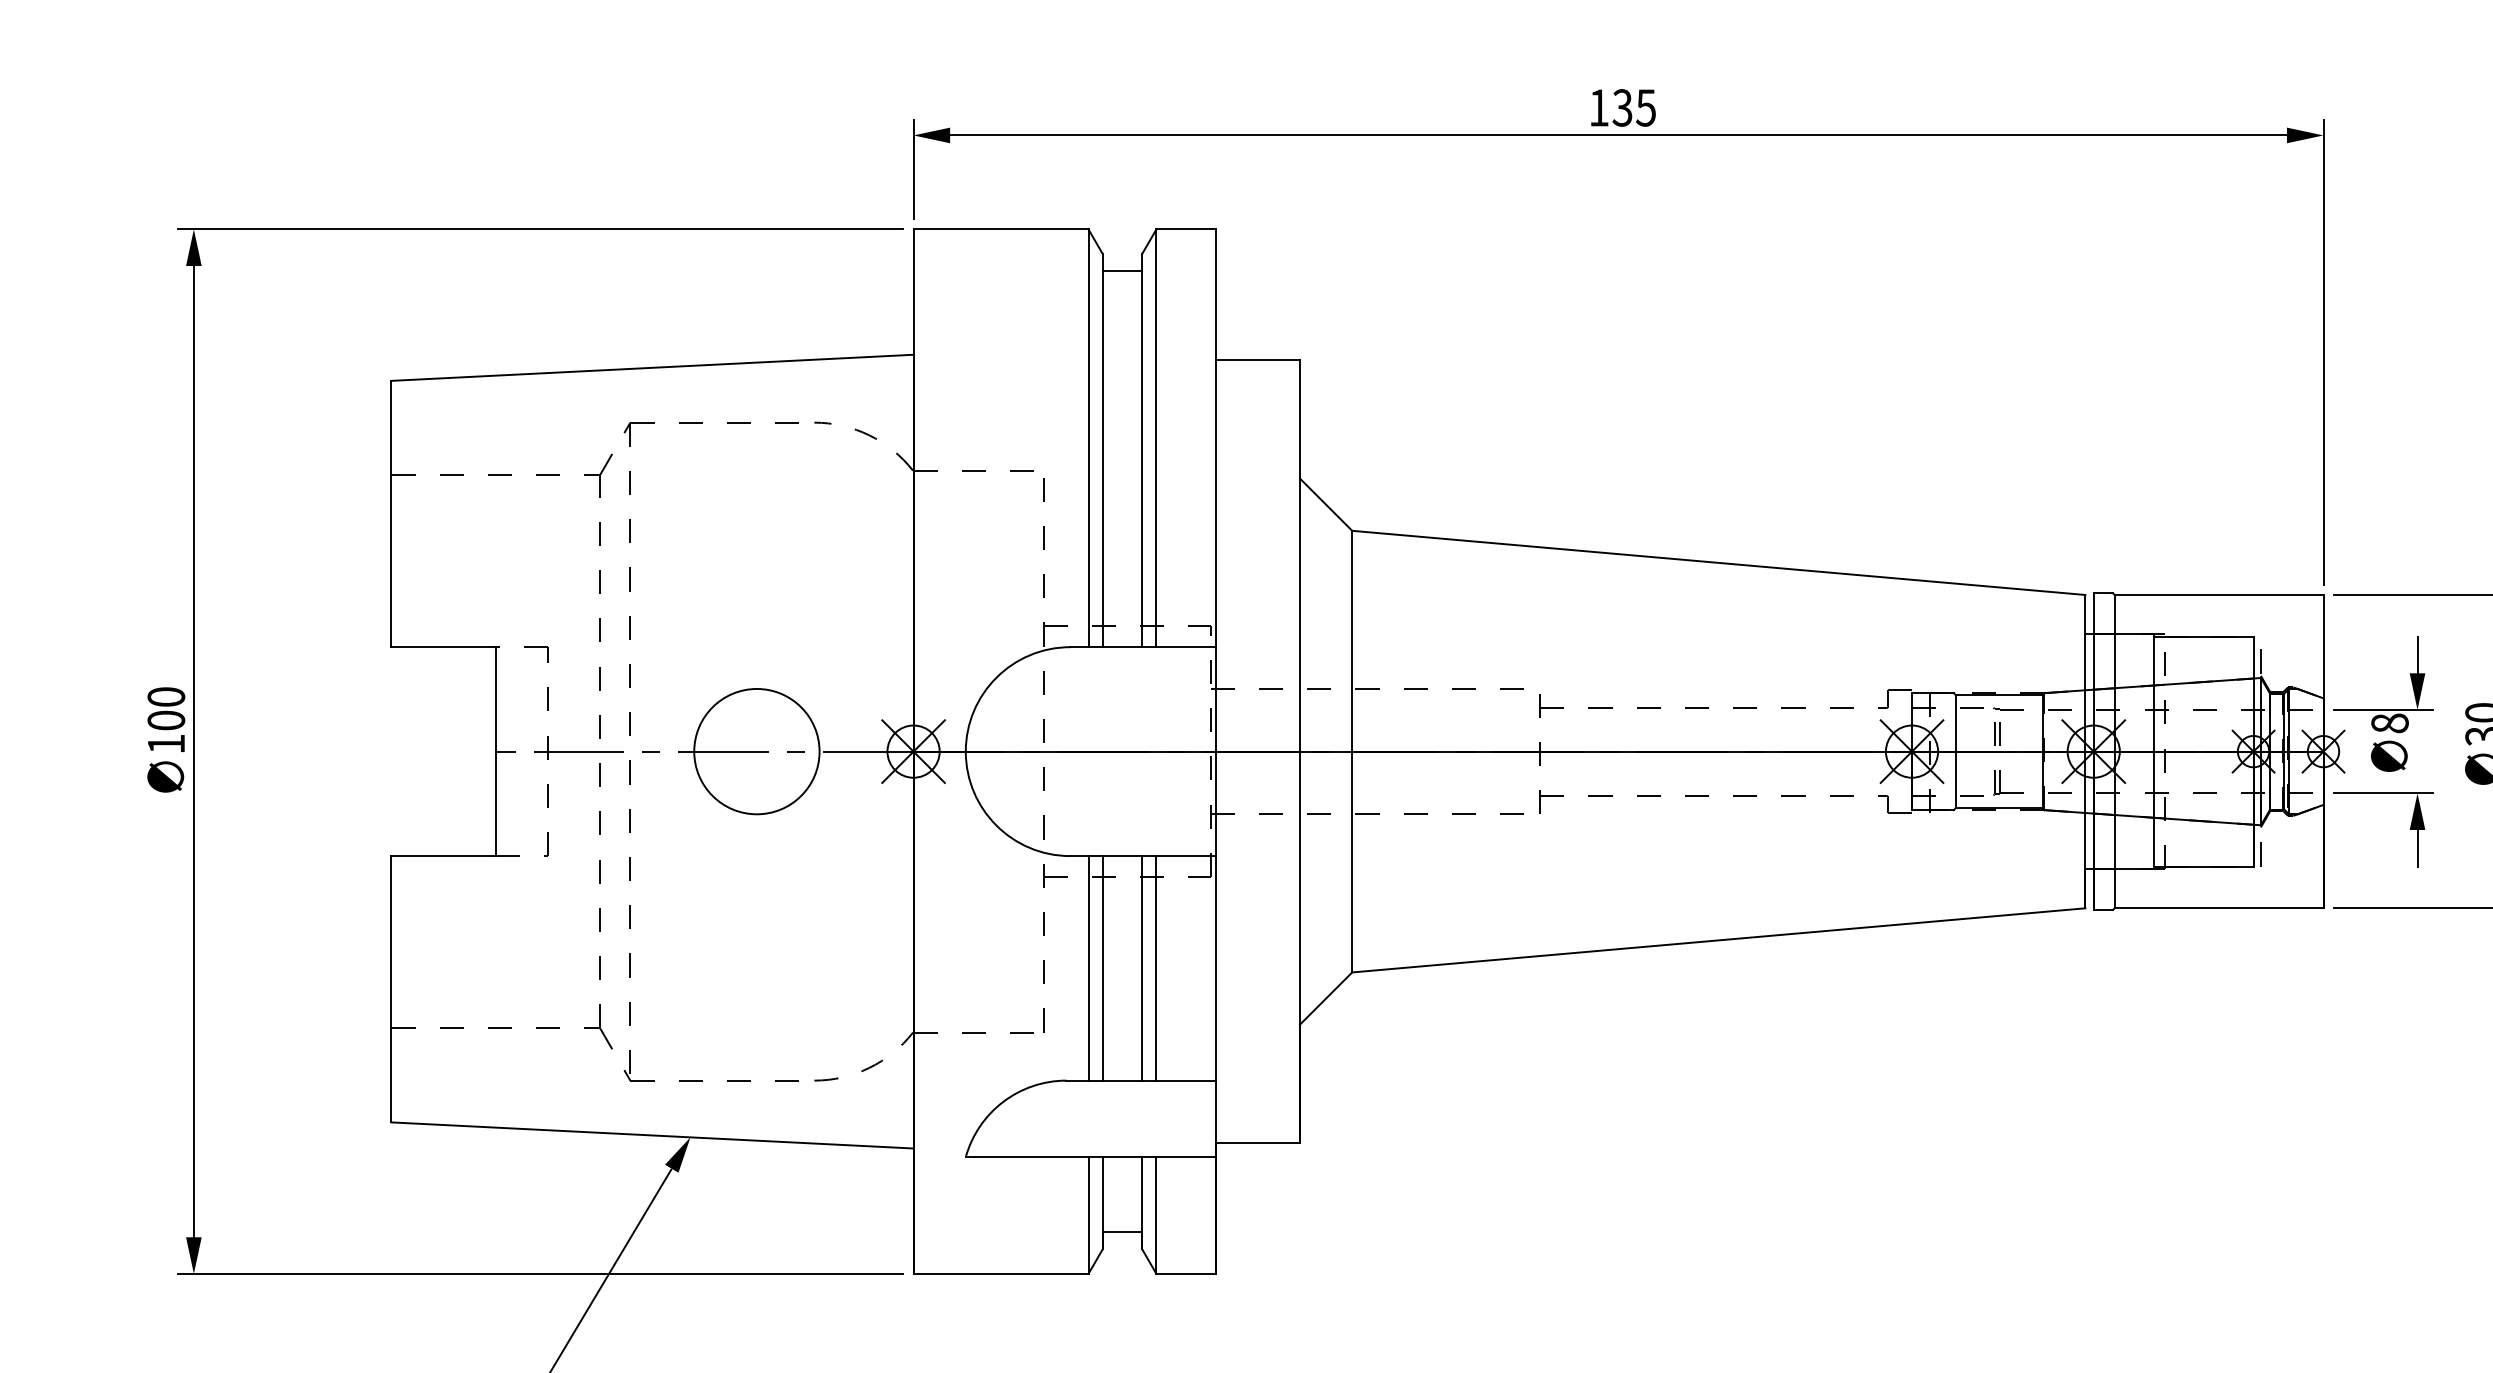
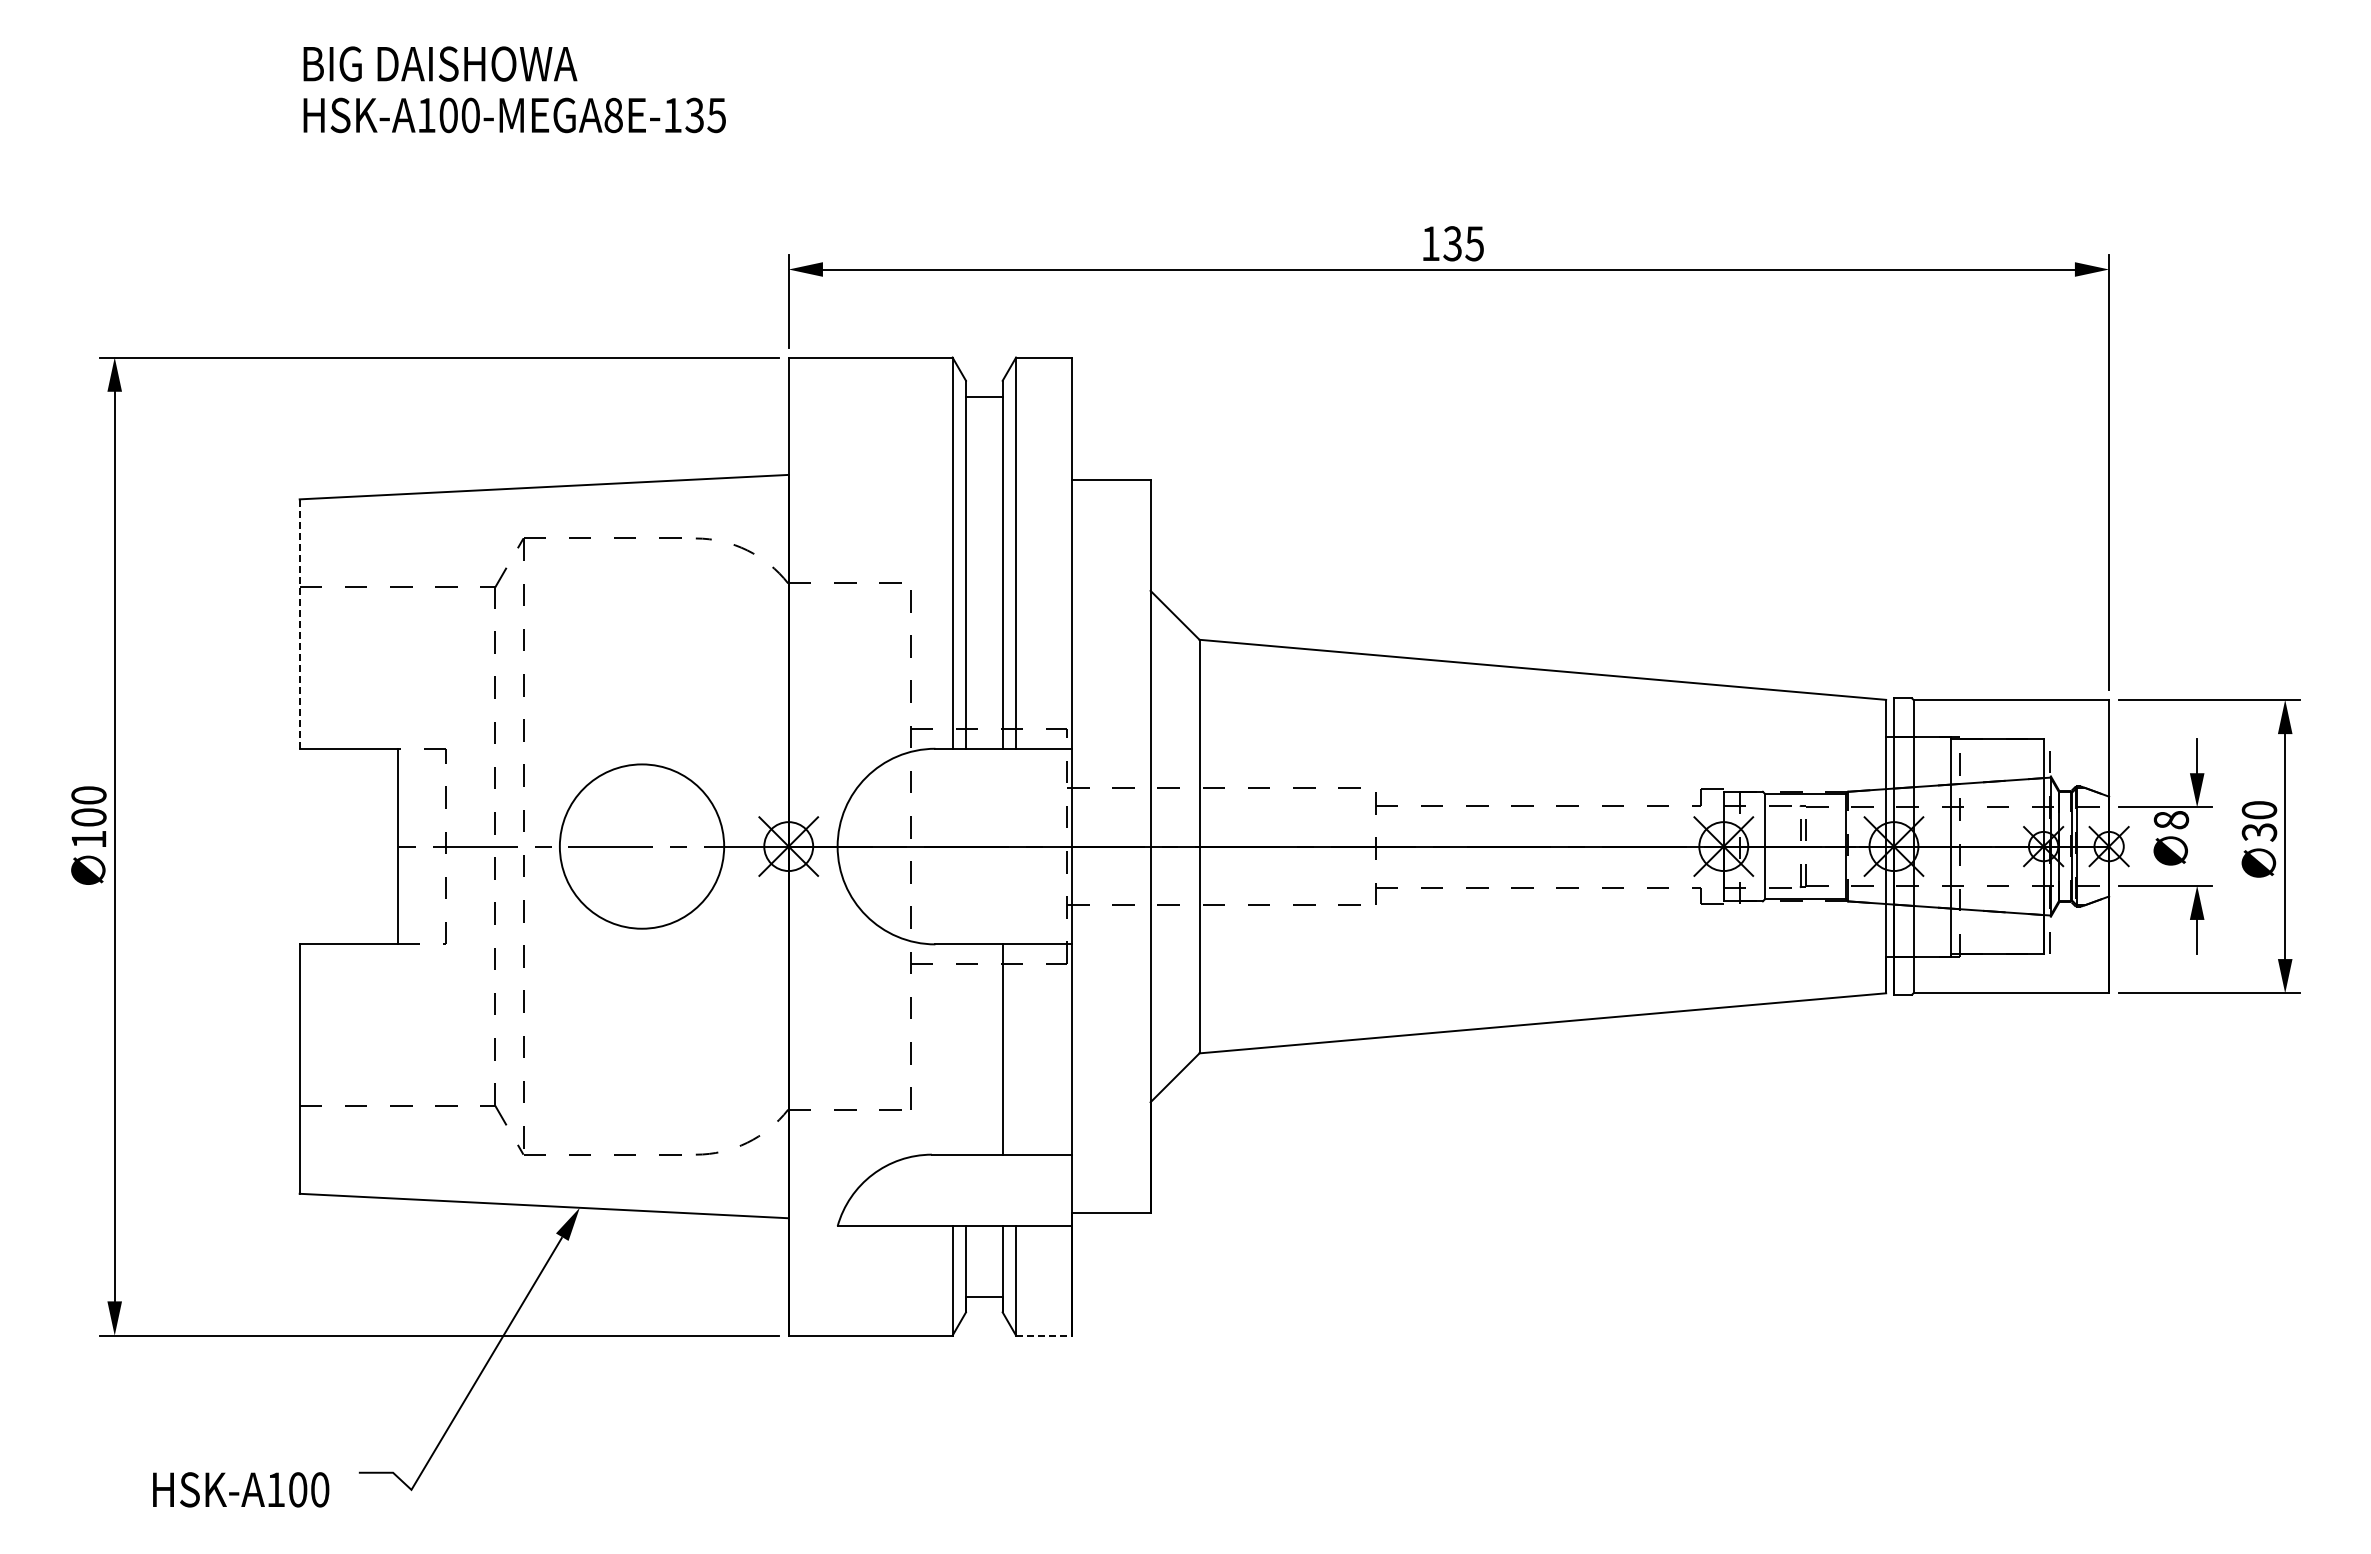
line: (391, 514) -> (299, 624), solid -> dashed
circle: (756, 751) -> (641, 846), size x1.4
line: (1088, 968) -> (952, 1049), removed
line: (1103, 968) -> (966, 1049), removed
line: (1156, 968) -> (1016, 1049), removed
line: (1186, 1273) -> (1044, 1335), solid -> dashed

